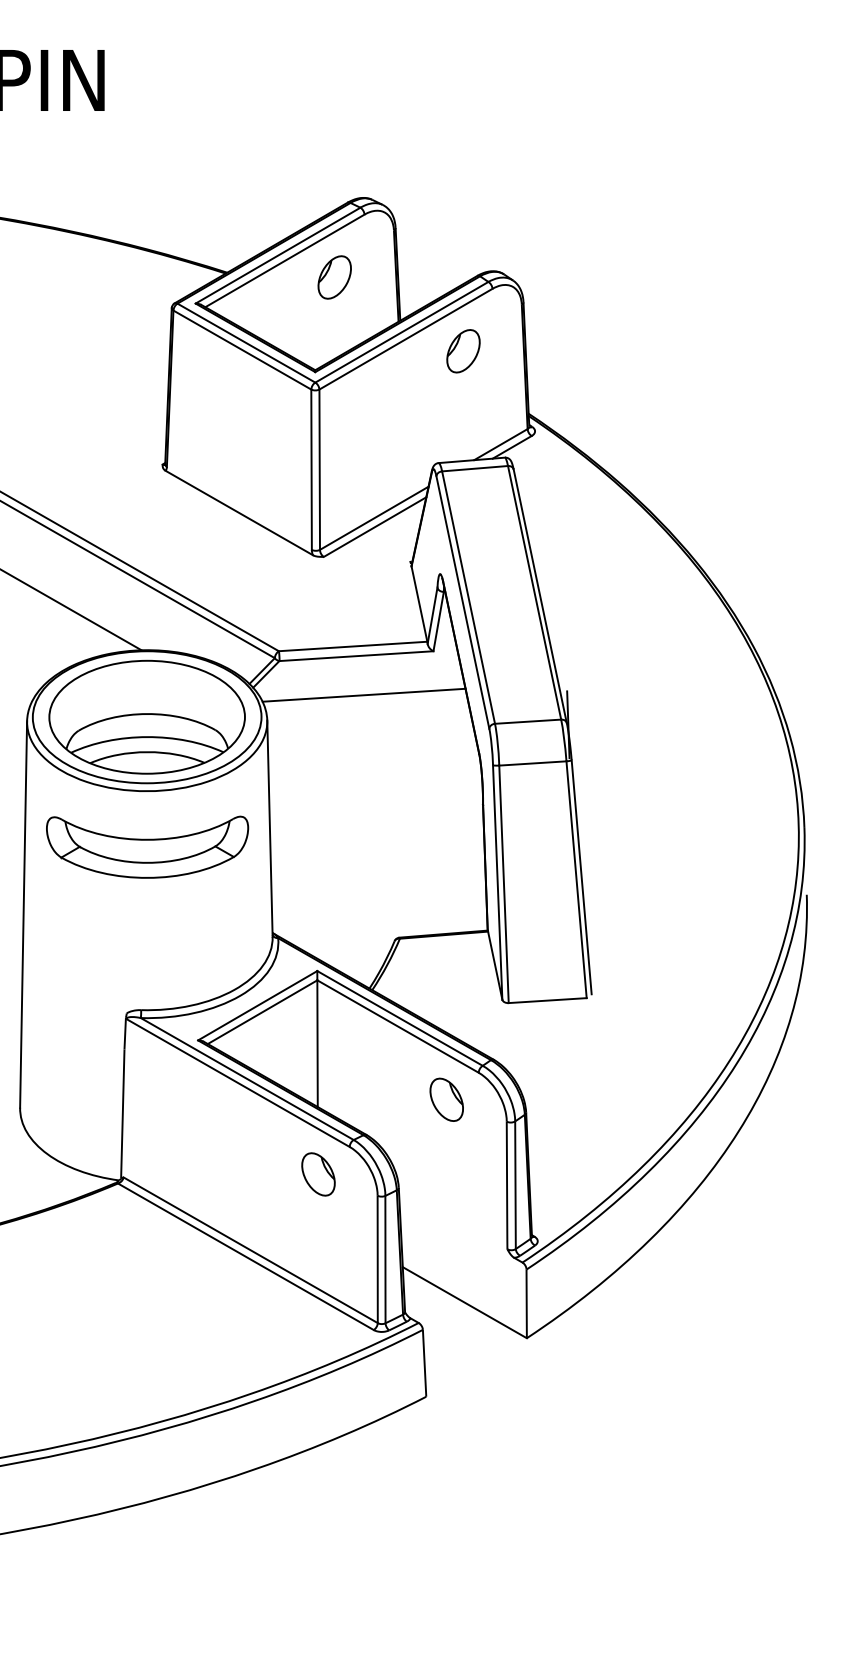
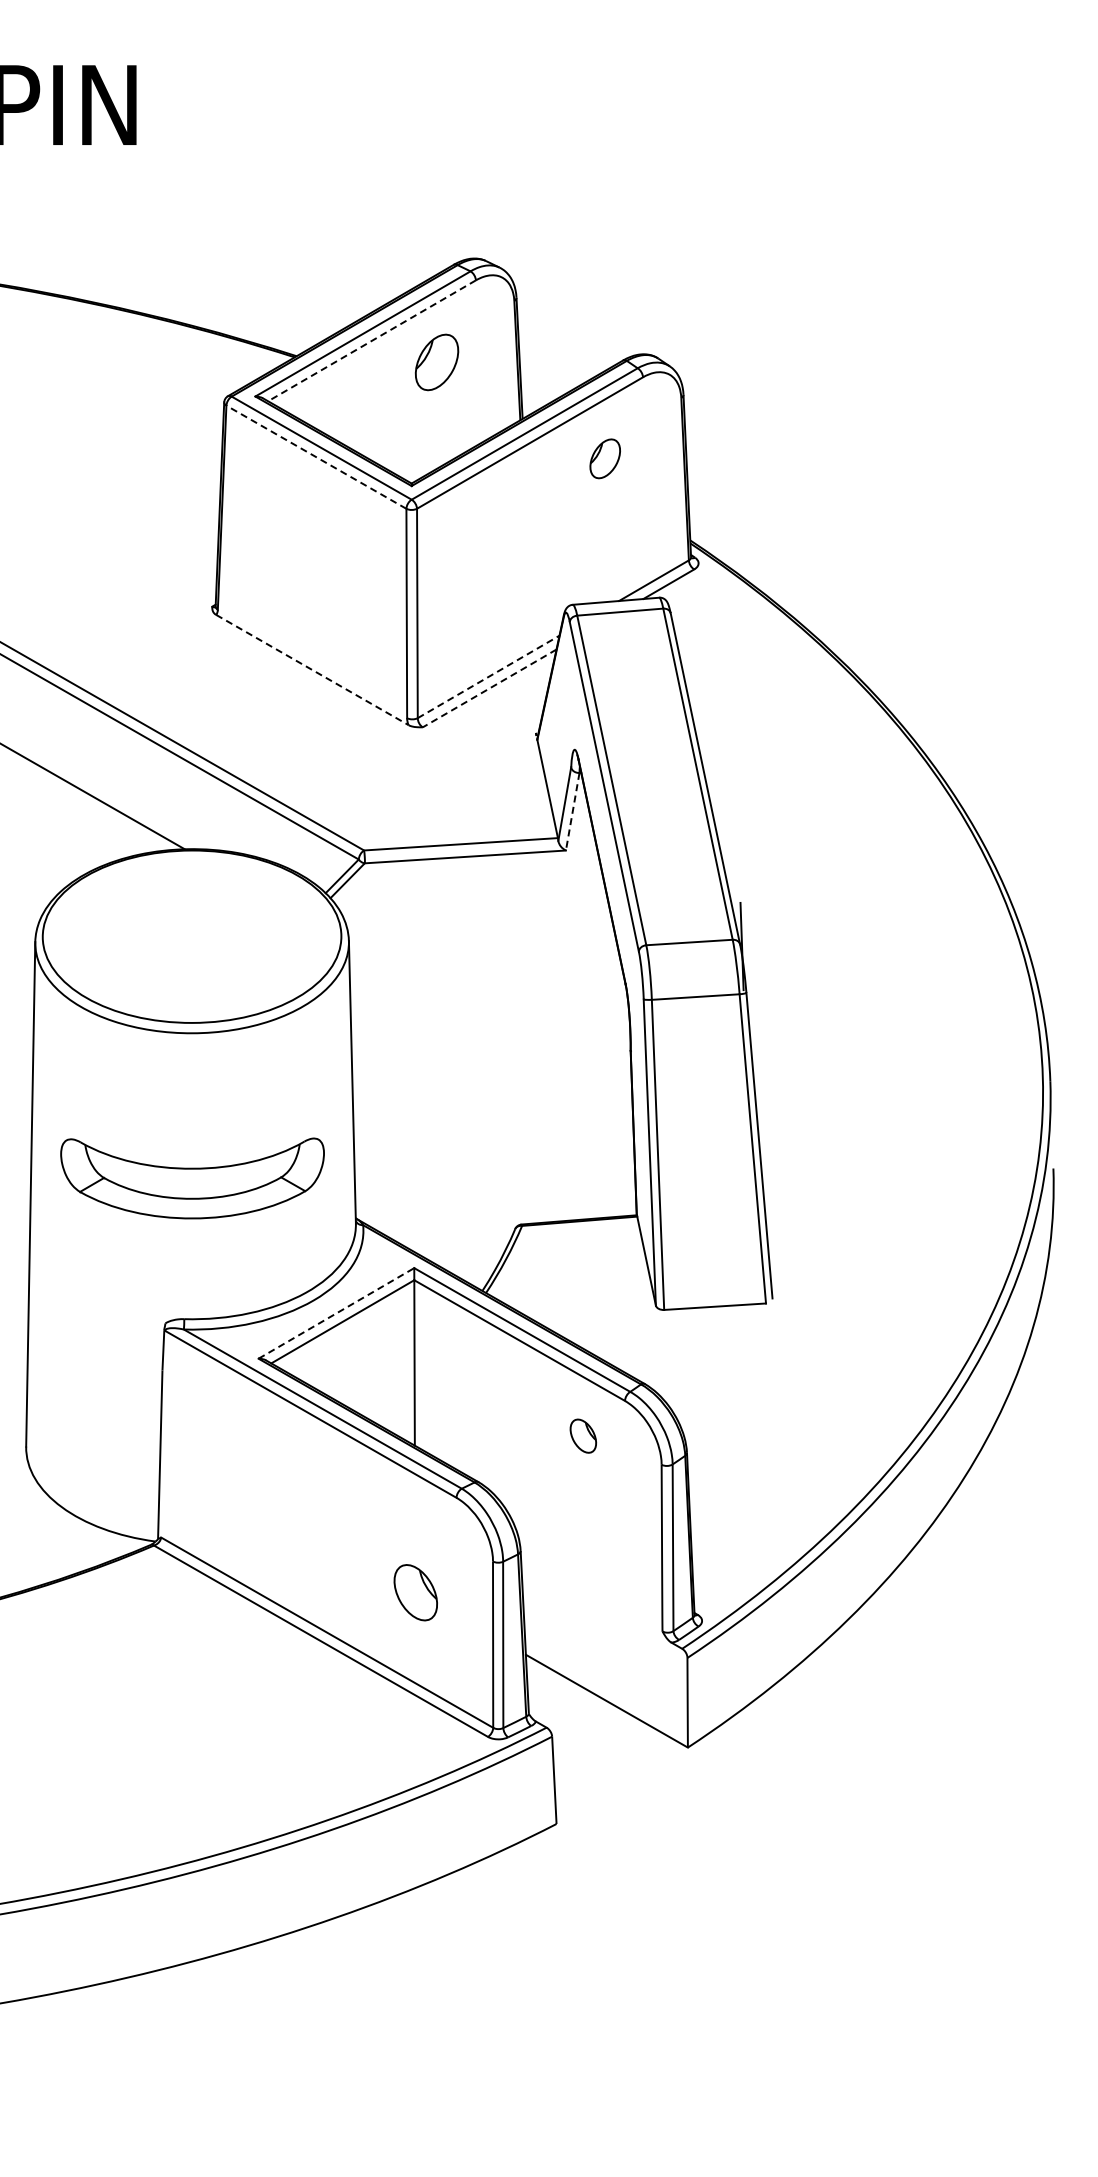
line: (284, 261) -> (371, 341), solid -> dashed
line: (242, 350) -> (316, 457), solid -> dashed
part: (463, 351) -> (605, 458), size x0.7
line: (239, 513) -> (312, 670), solid -> dashed
line: (374, 517) -> (488, 676), solid -> dashed
line: (374, 527) -> (489, 688), solid -> dashed
line: (438, 622) -> (572, 812), solid -> dashed
line: (363, 694) -> (474, 907), removed
part: (146, 717) -> (191, 936), removed
part: (147, 847) -> (192, 1178), moved
line: (257, 1005) -> (336, 1313), solid -> dashed
part: (446, 1099) -> (583, 1435), size x0.6
part: (318, 1174) -> (415, 1592), moved

